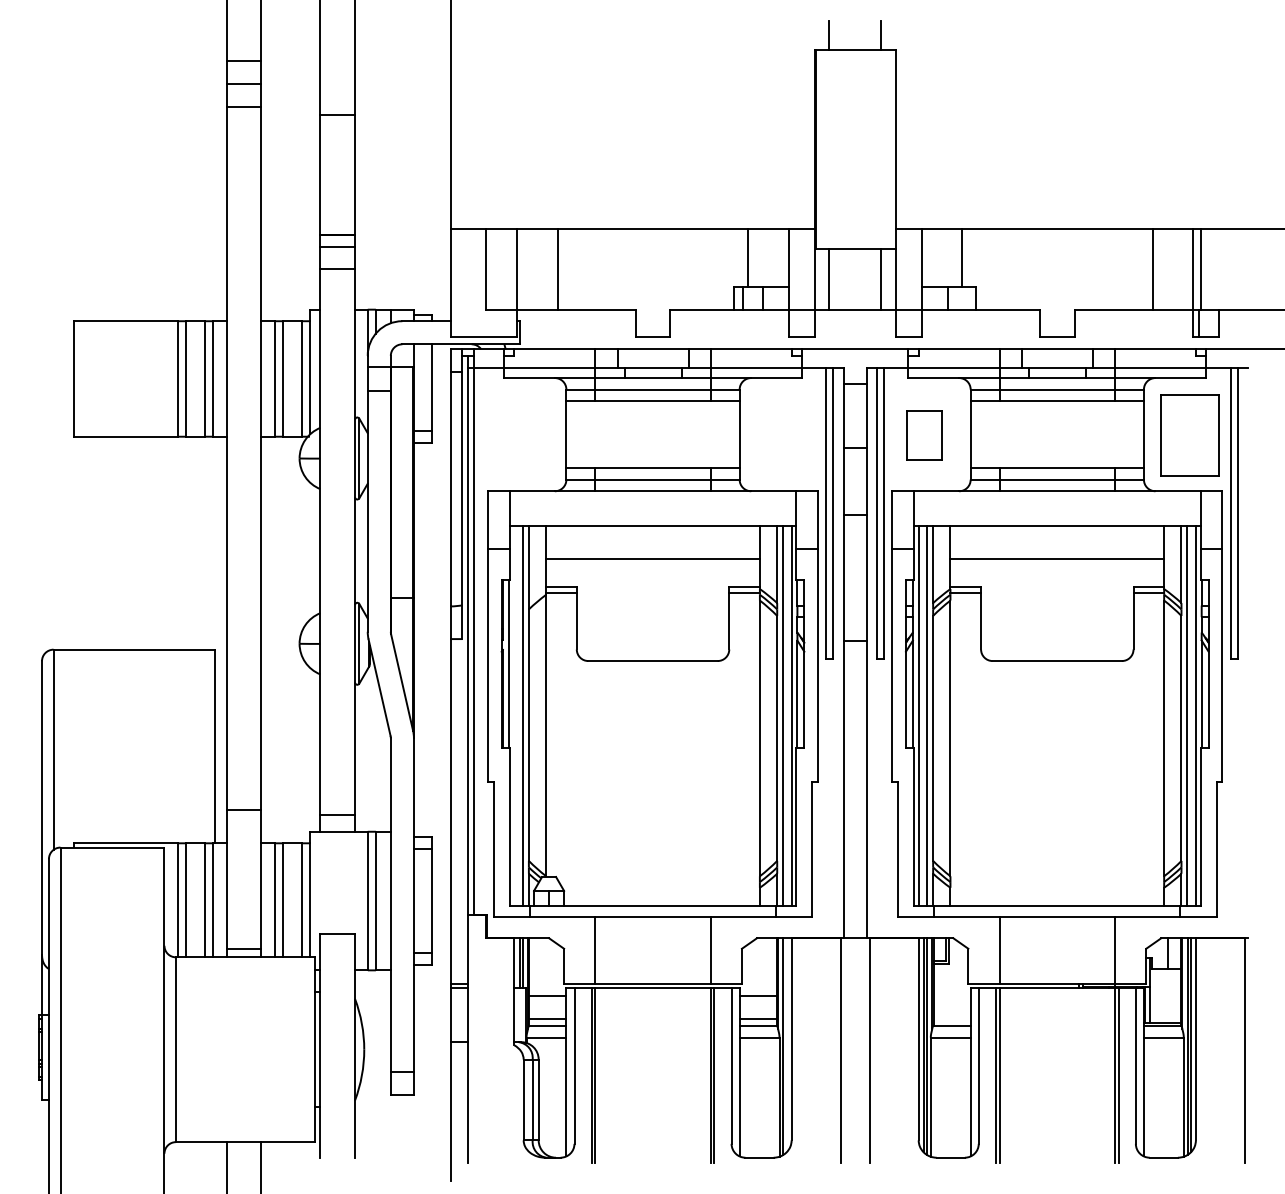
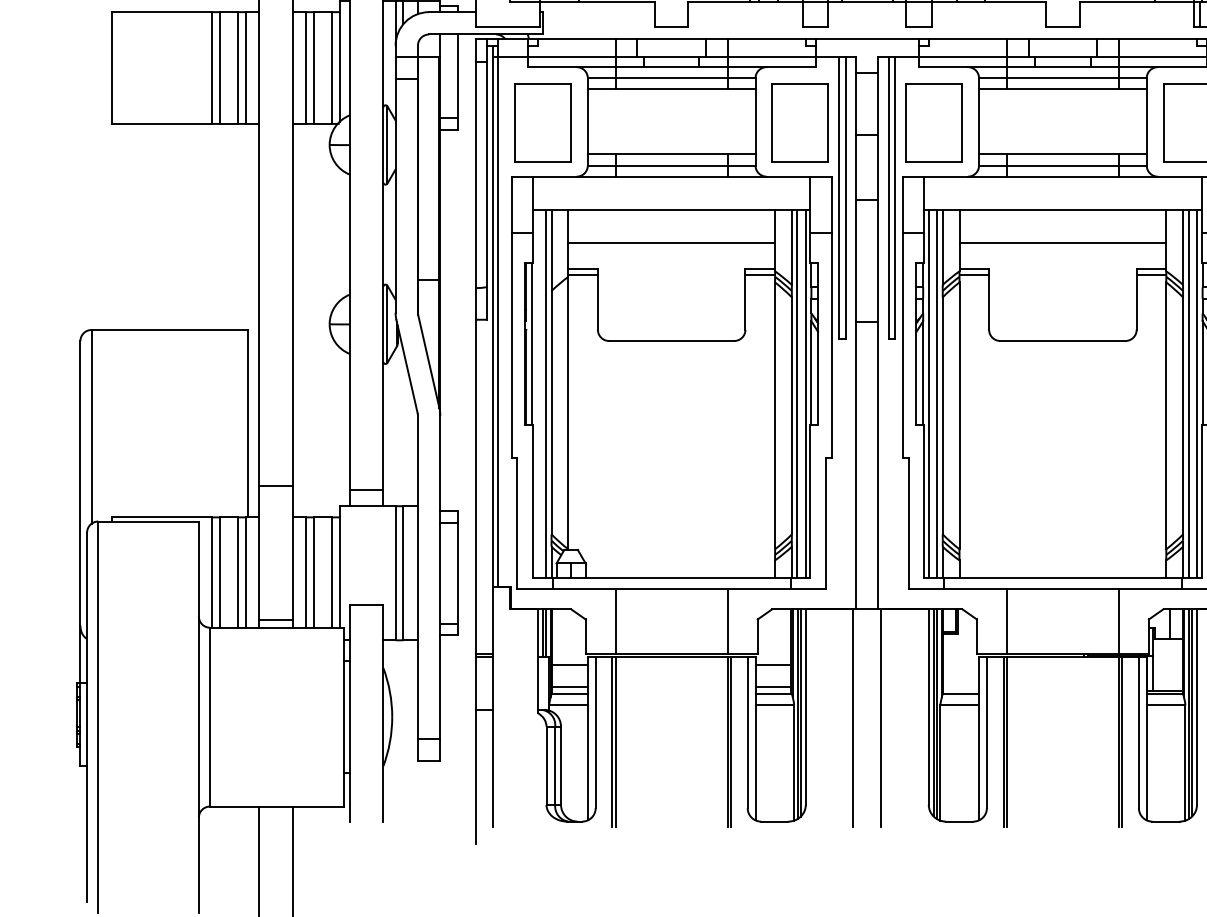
part: (519, 435) -> (542, 122), added
part: (785, 435) -> (799, 122), added
part: (924, 435) -> (934, 122), size x1.67
line: (786, 1045) -> (800, 713), added

